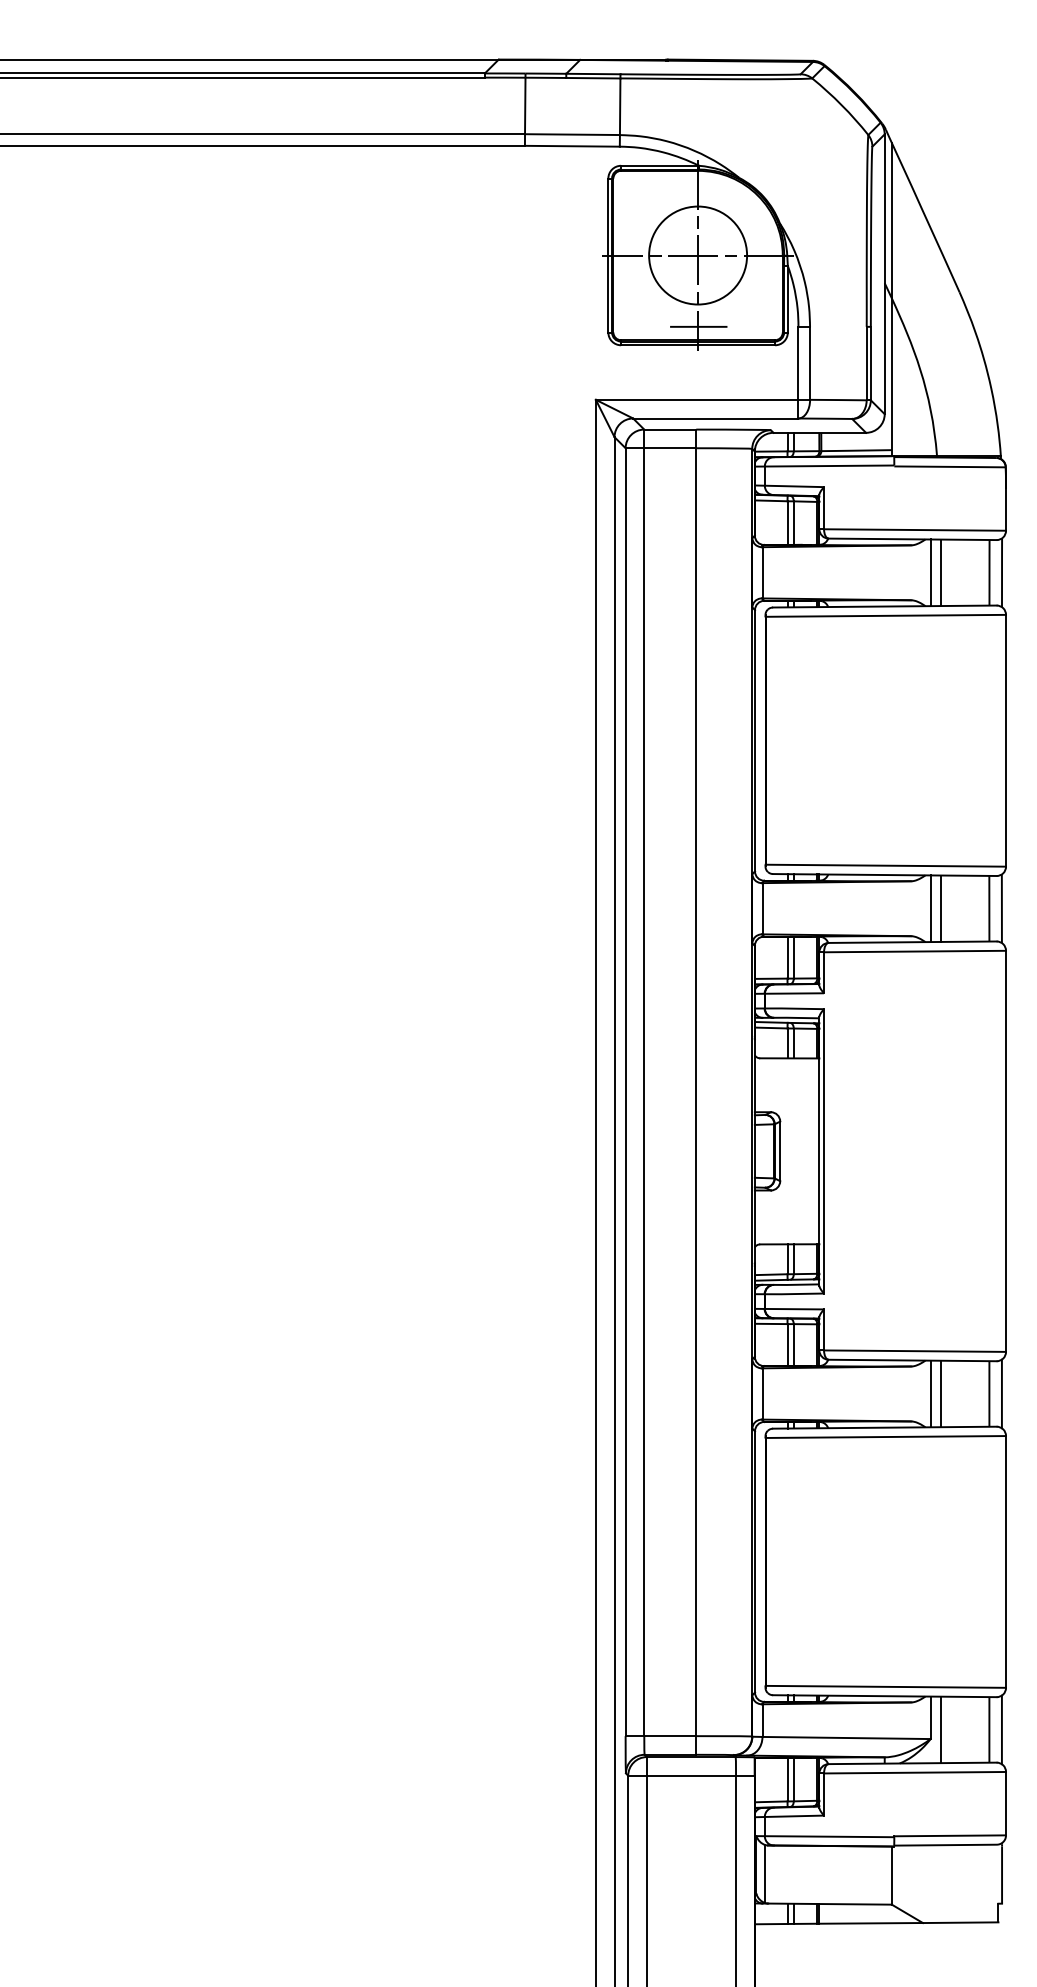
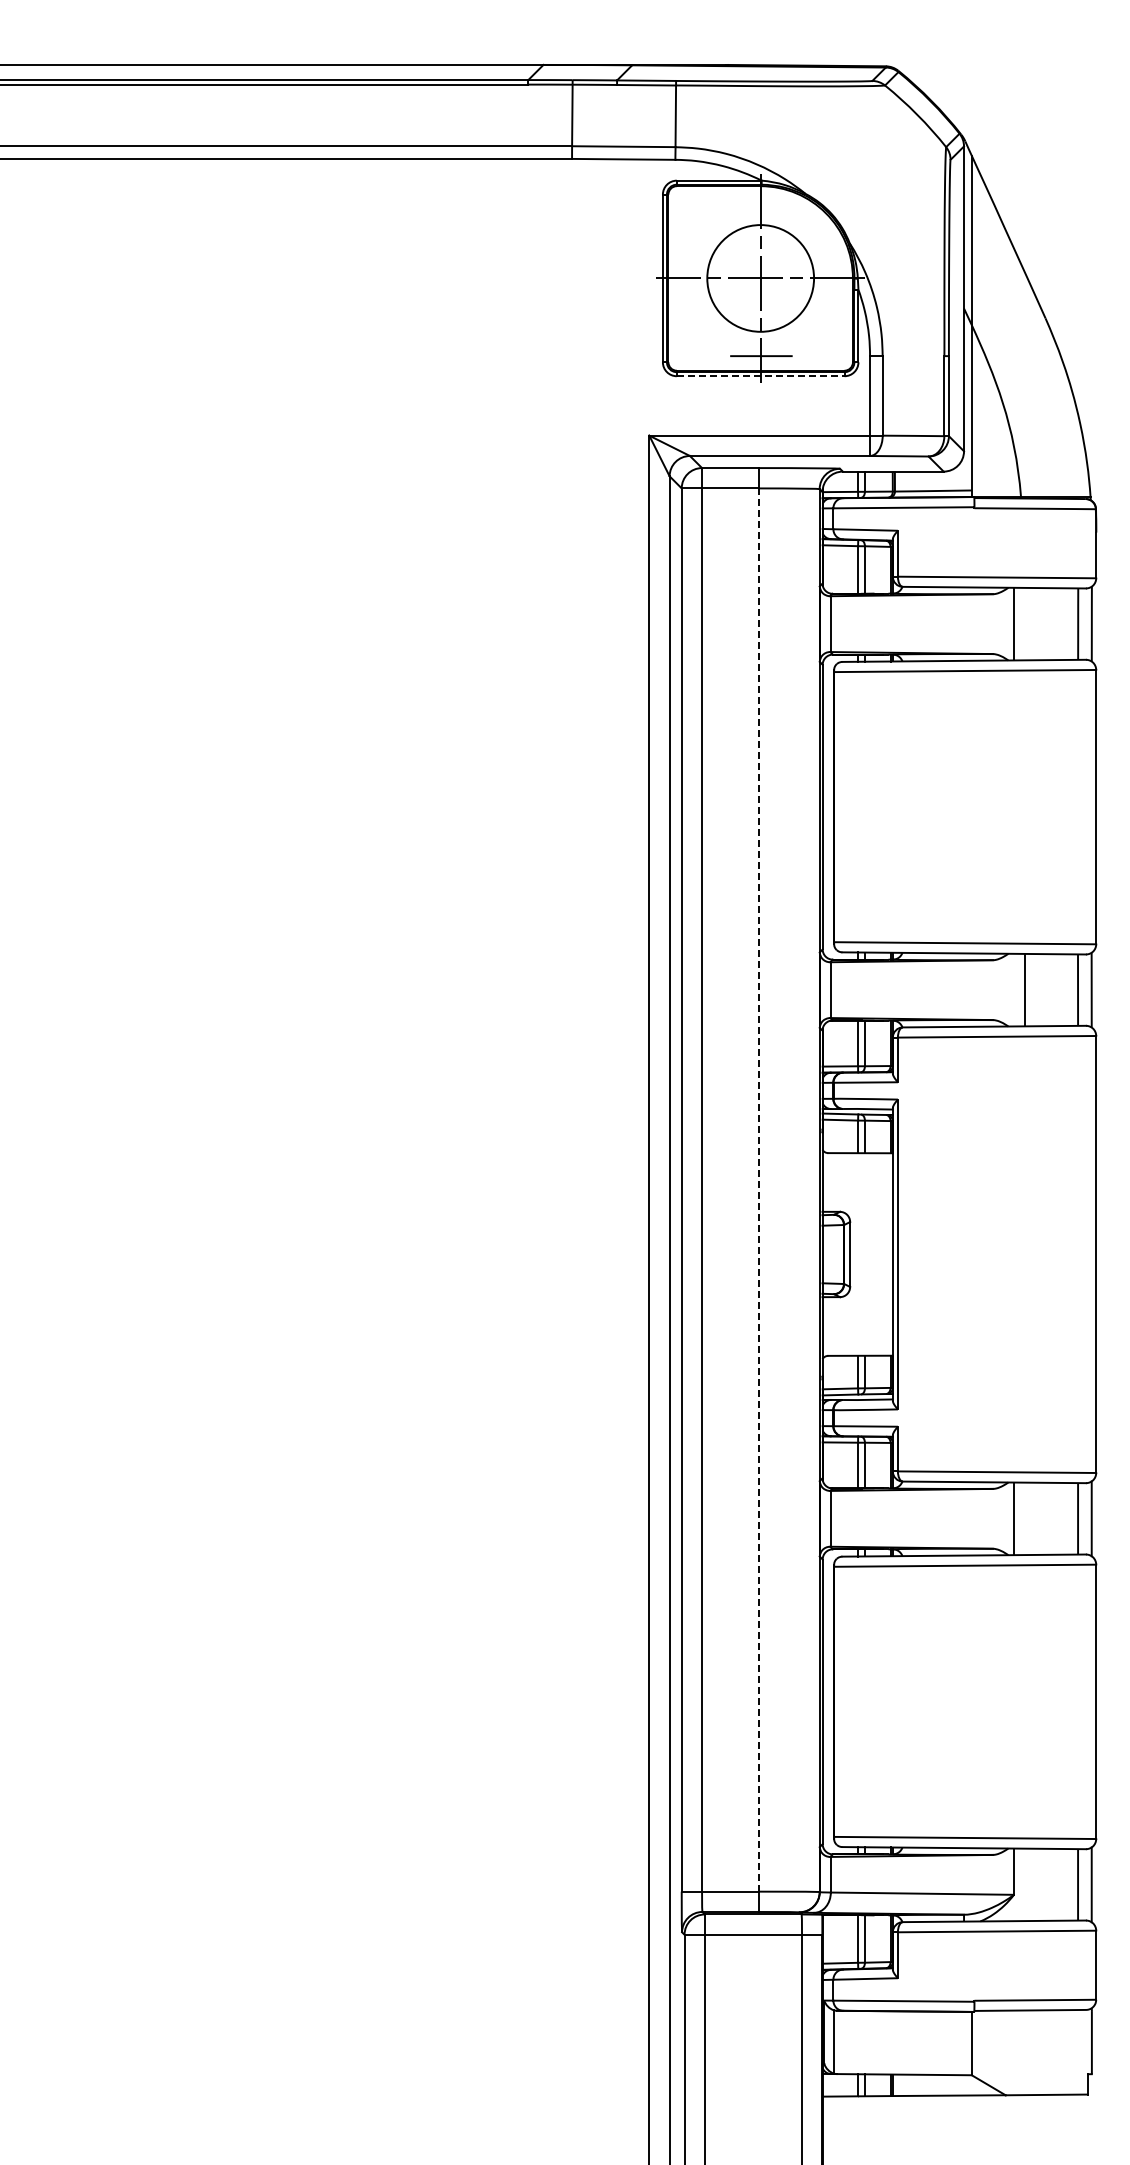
line: (697, 345) -> (760, 376), solid -> dashed
line: (941, 572) -> (1025, 623), removed
line: (930, 908) -> (1013, 989), removed
line: (696, 1092) -> (758, 1190), solid -> dashed
line: (941, 1393) -> (1025, 1518), removed
line: (941, 1729) -> (1025, 1884), removed

